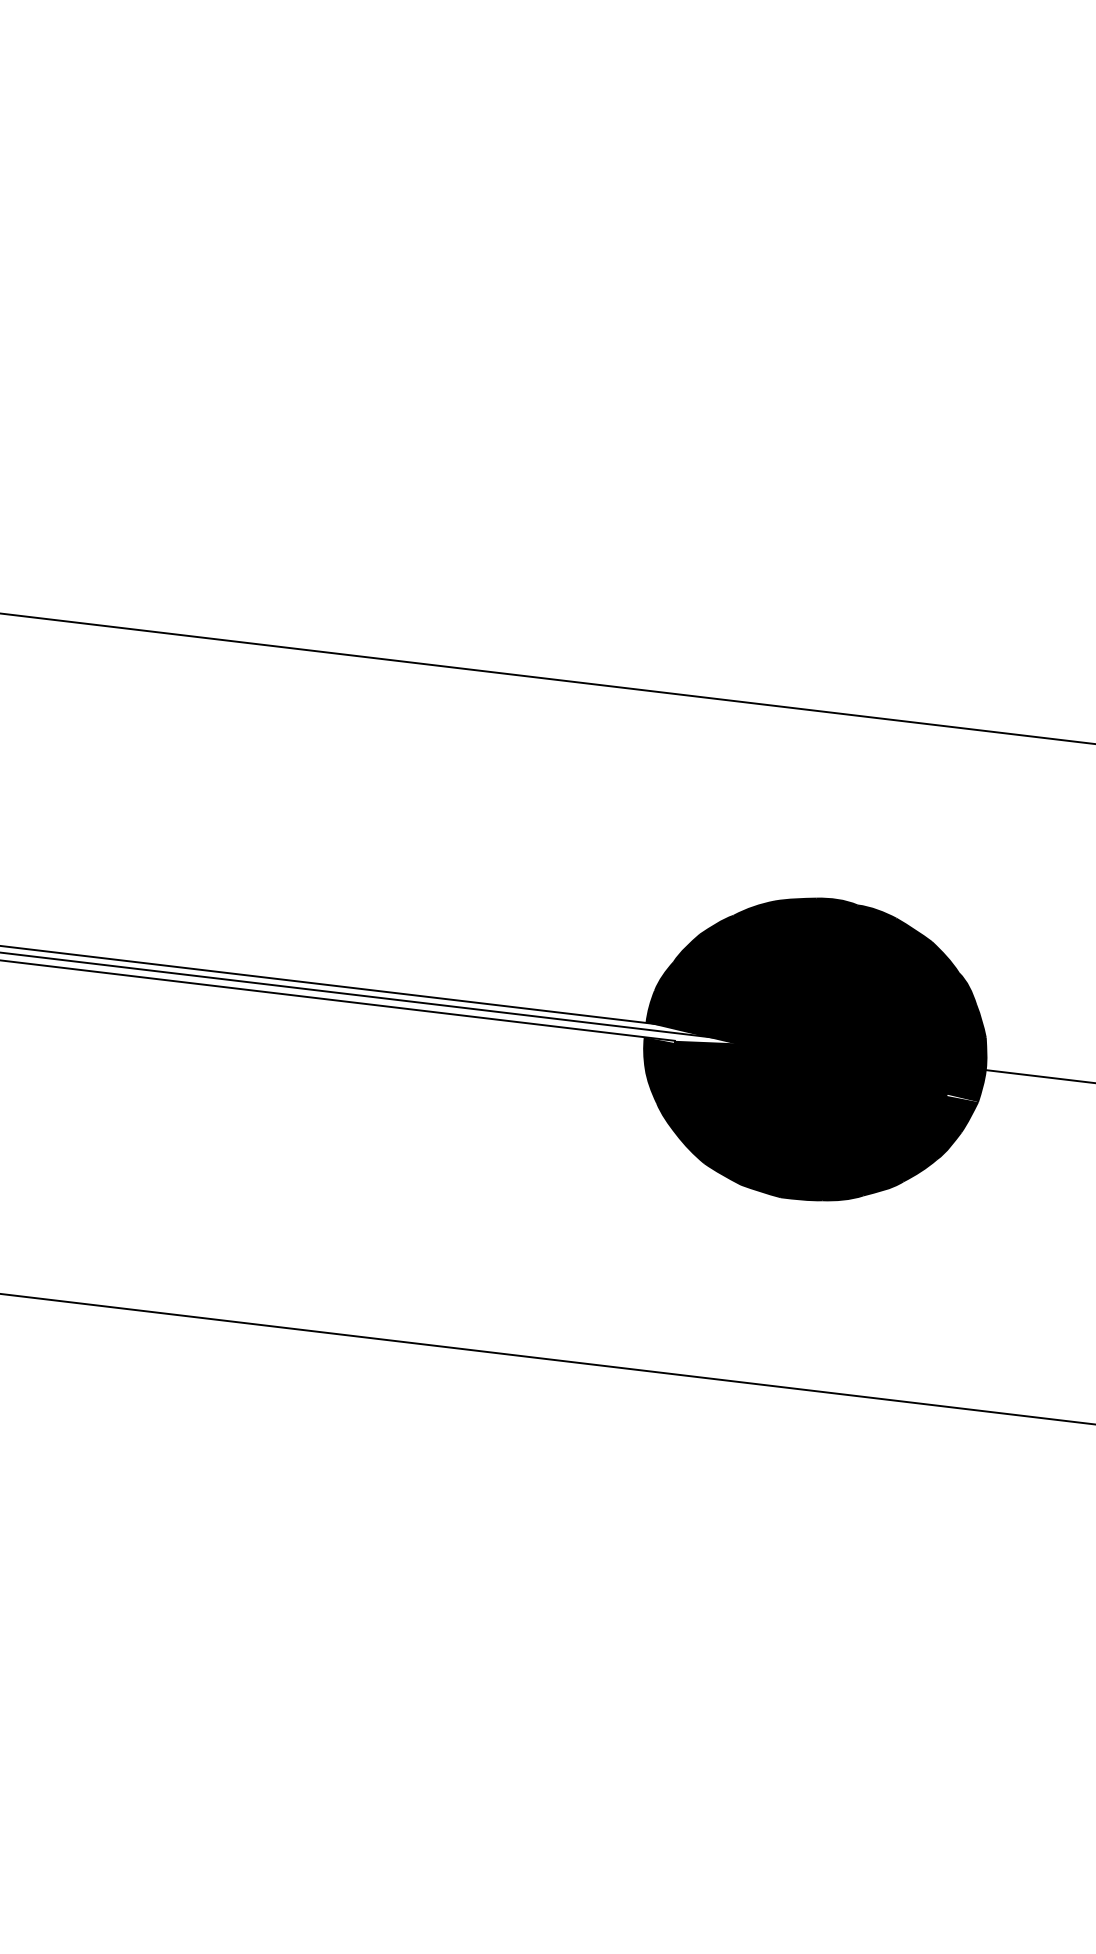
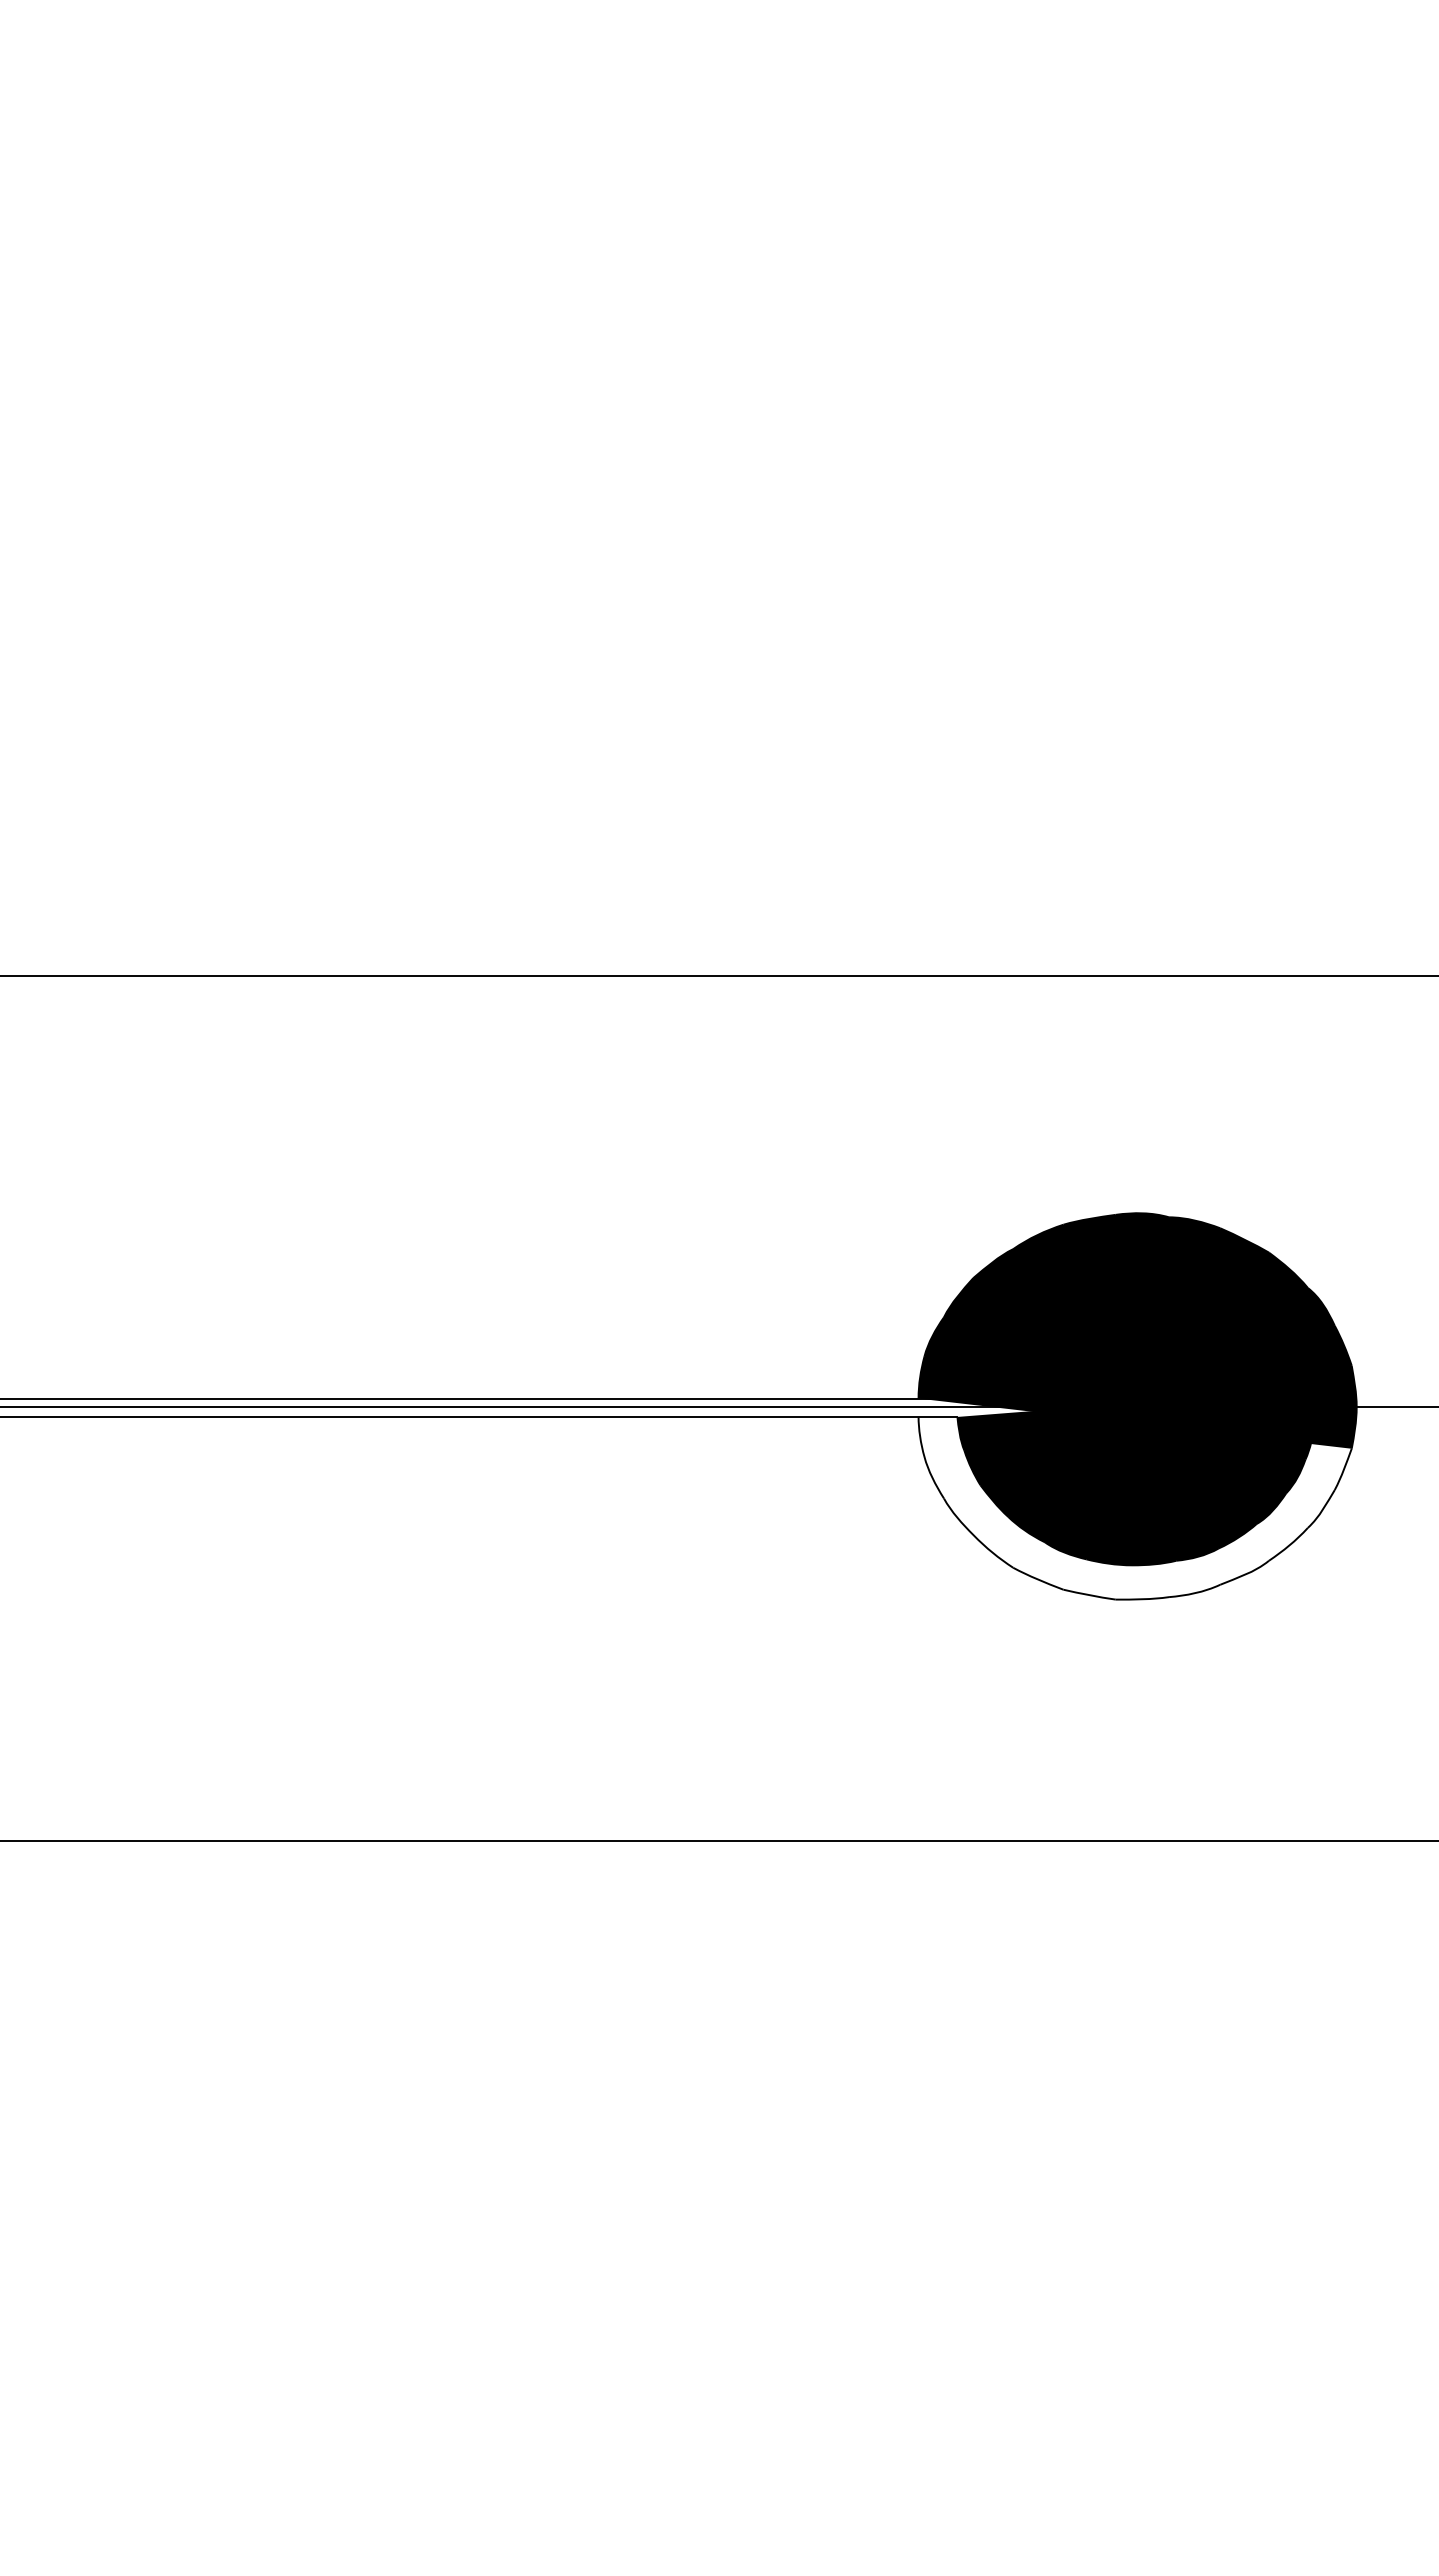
fill: (804, 1127) -> (1134, 1507), removed

